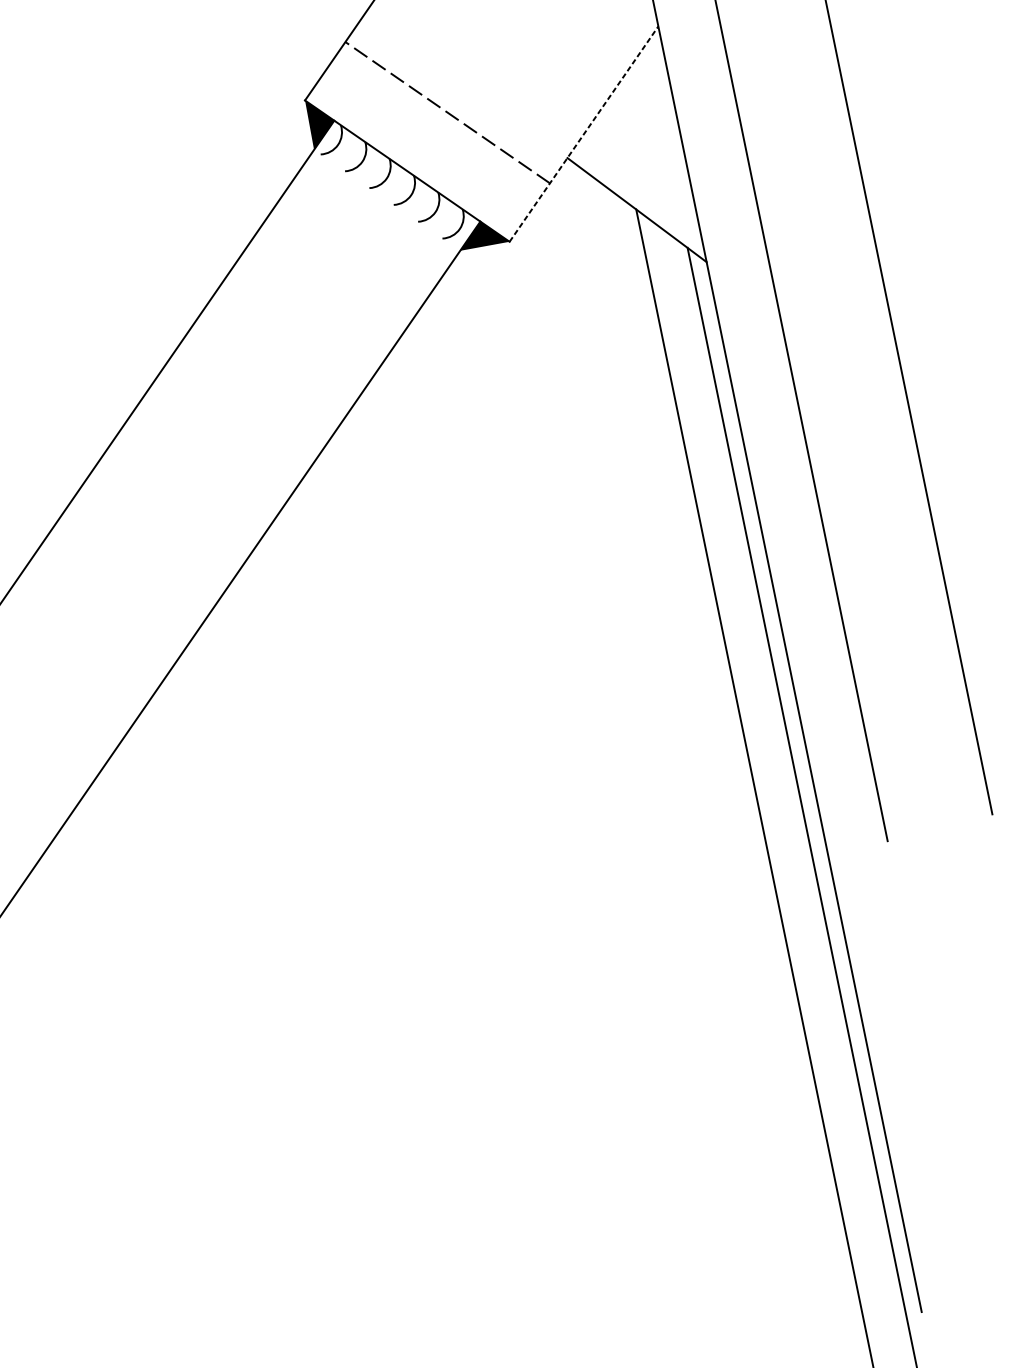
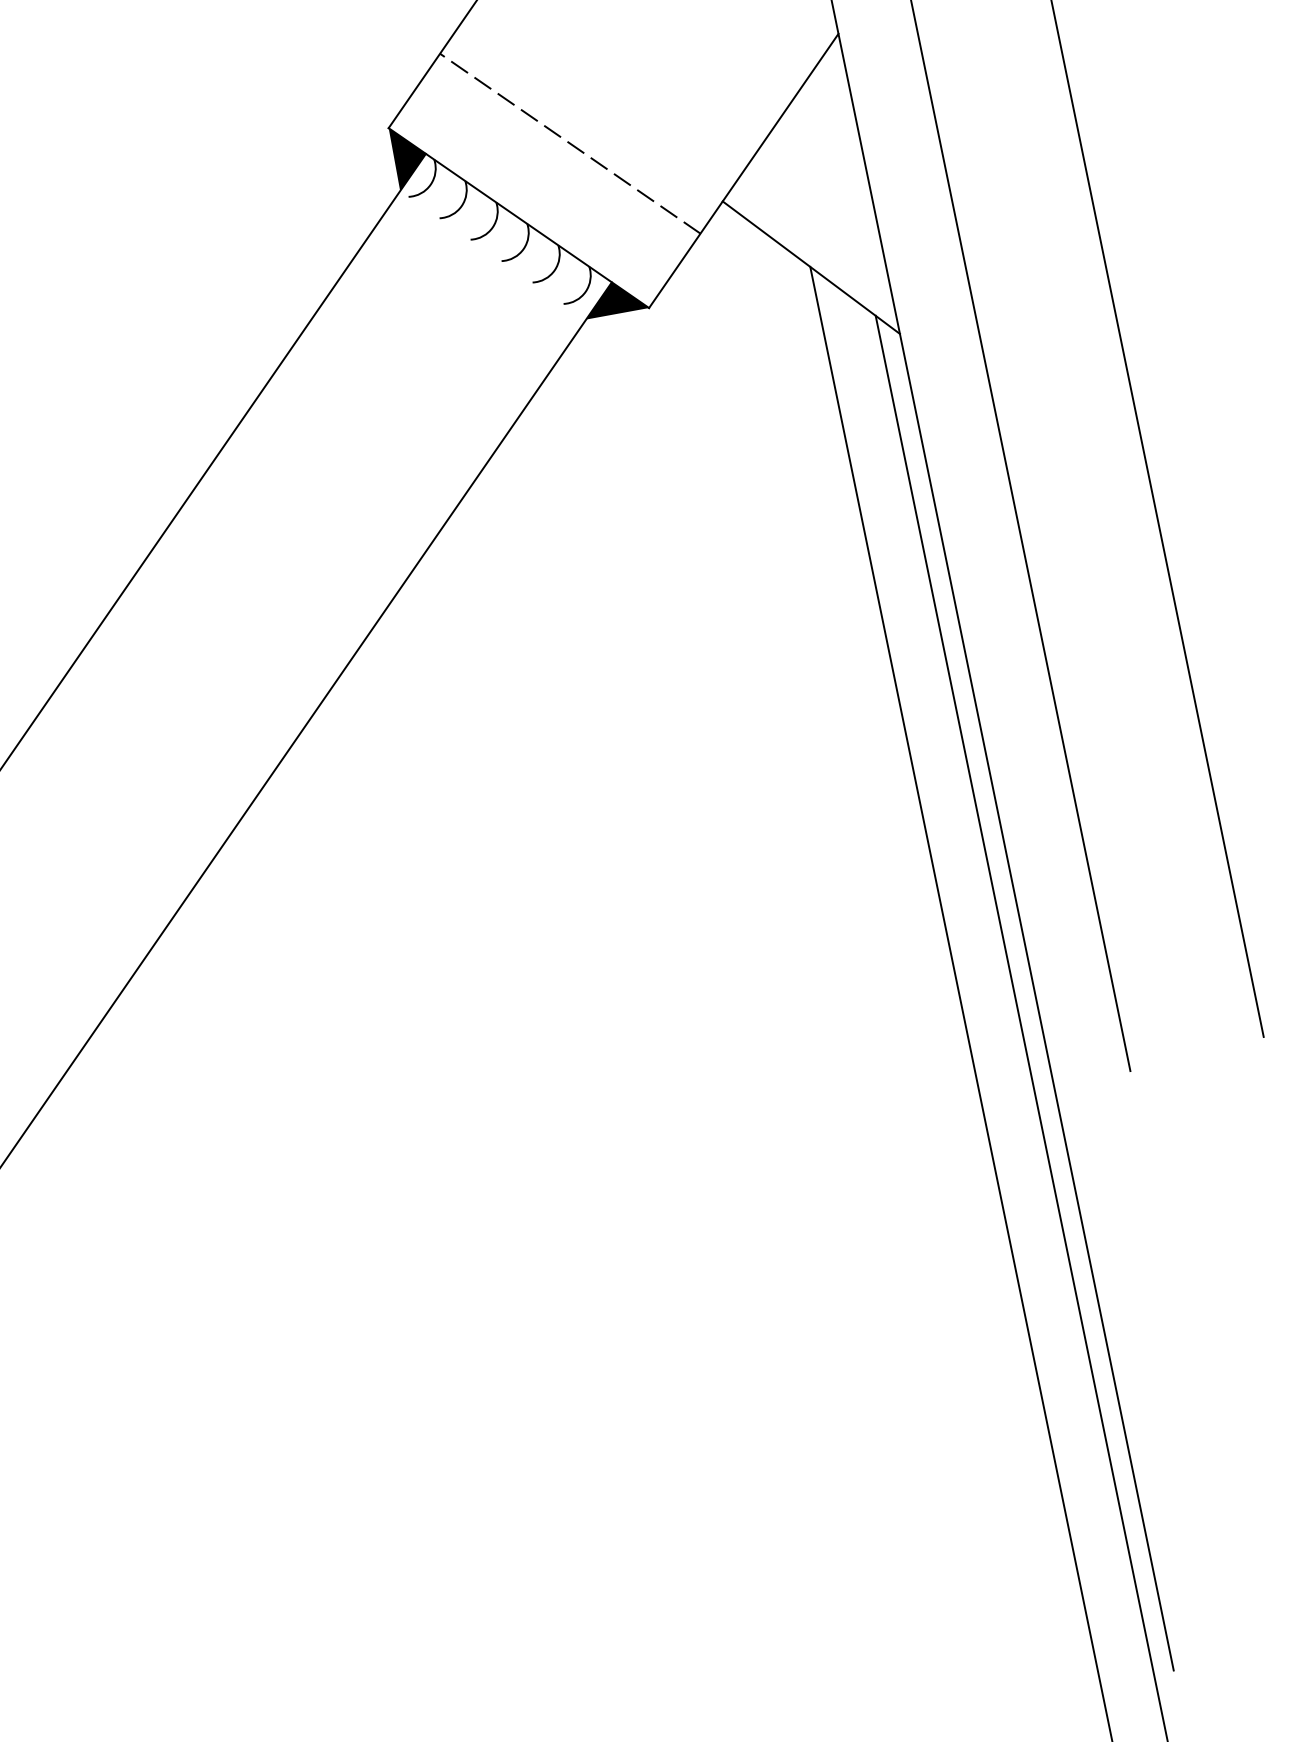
line: (583, 133) -> (743, 170), dashed -> solid

